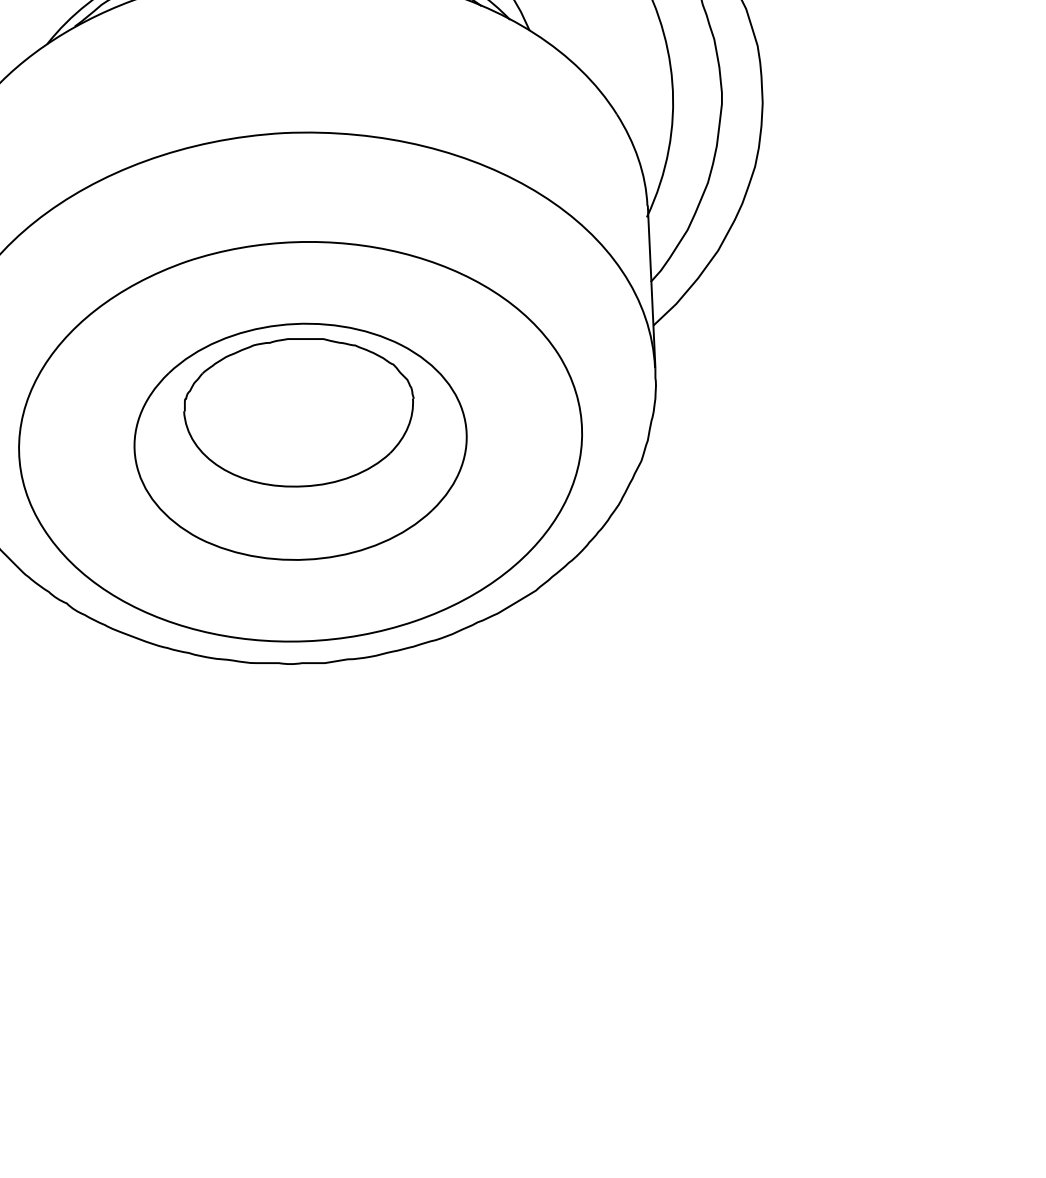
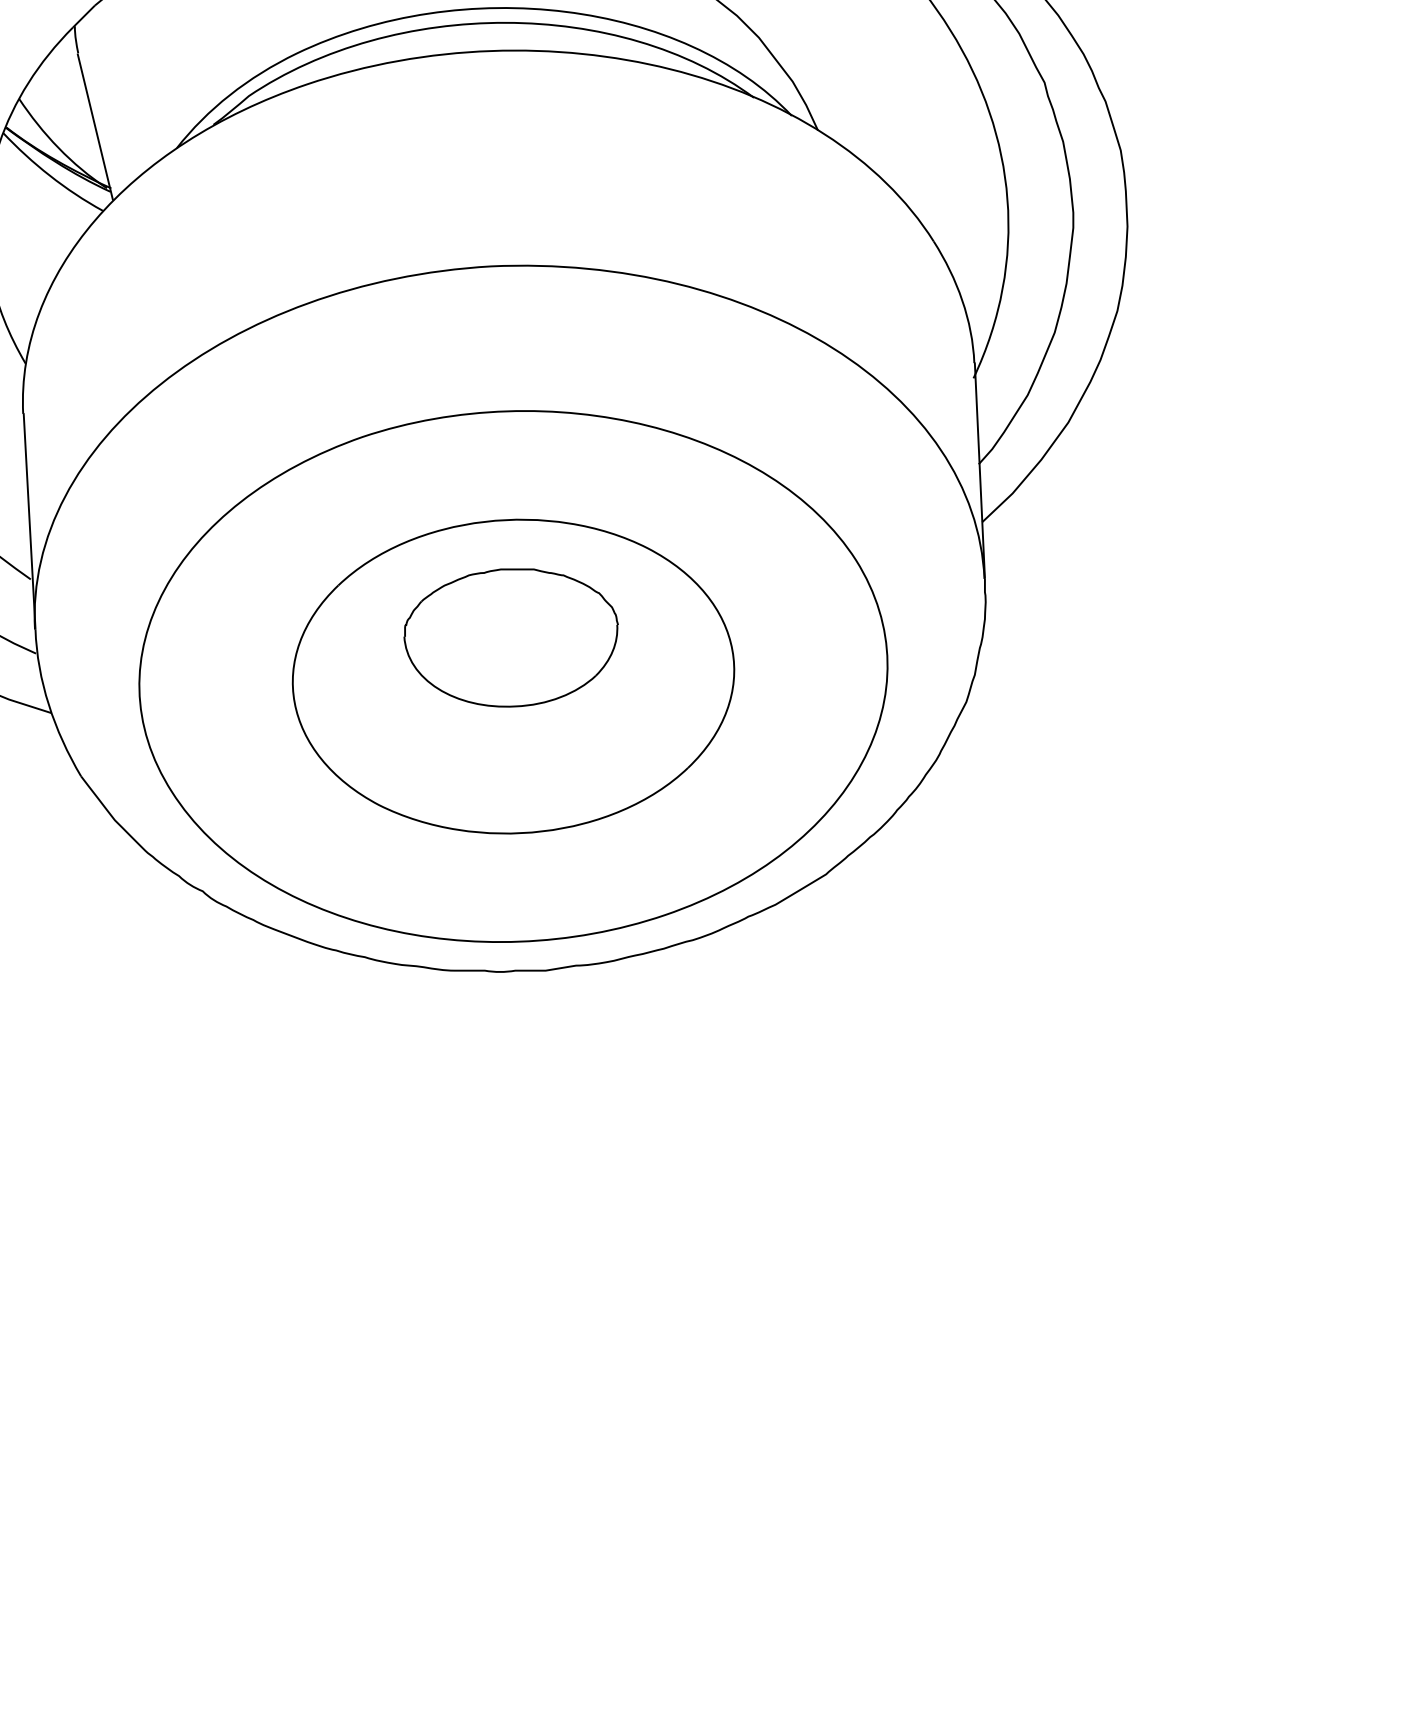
part: (298, 412) -> (510, 637), size x0.7

